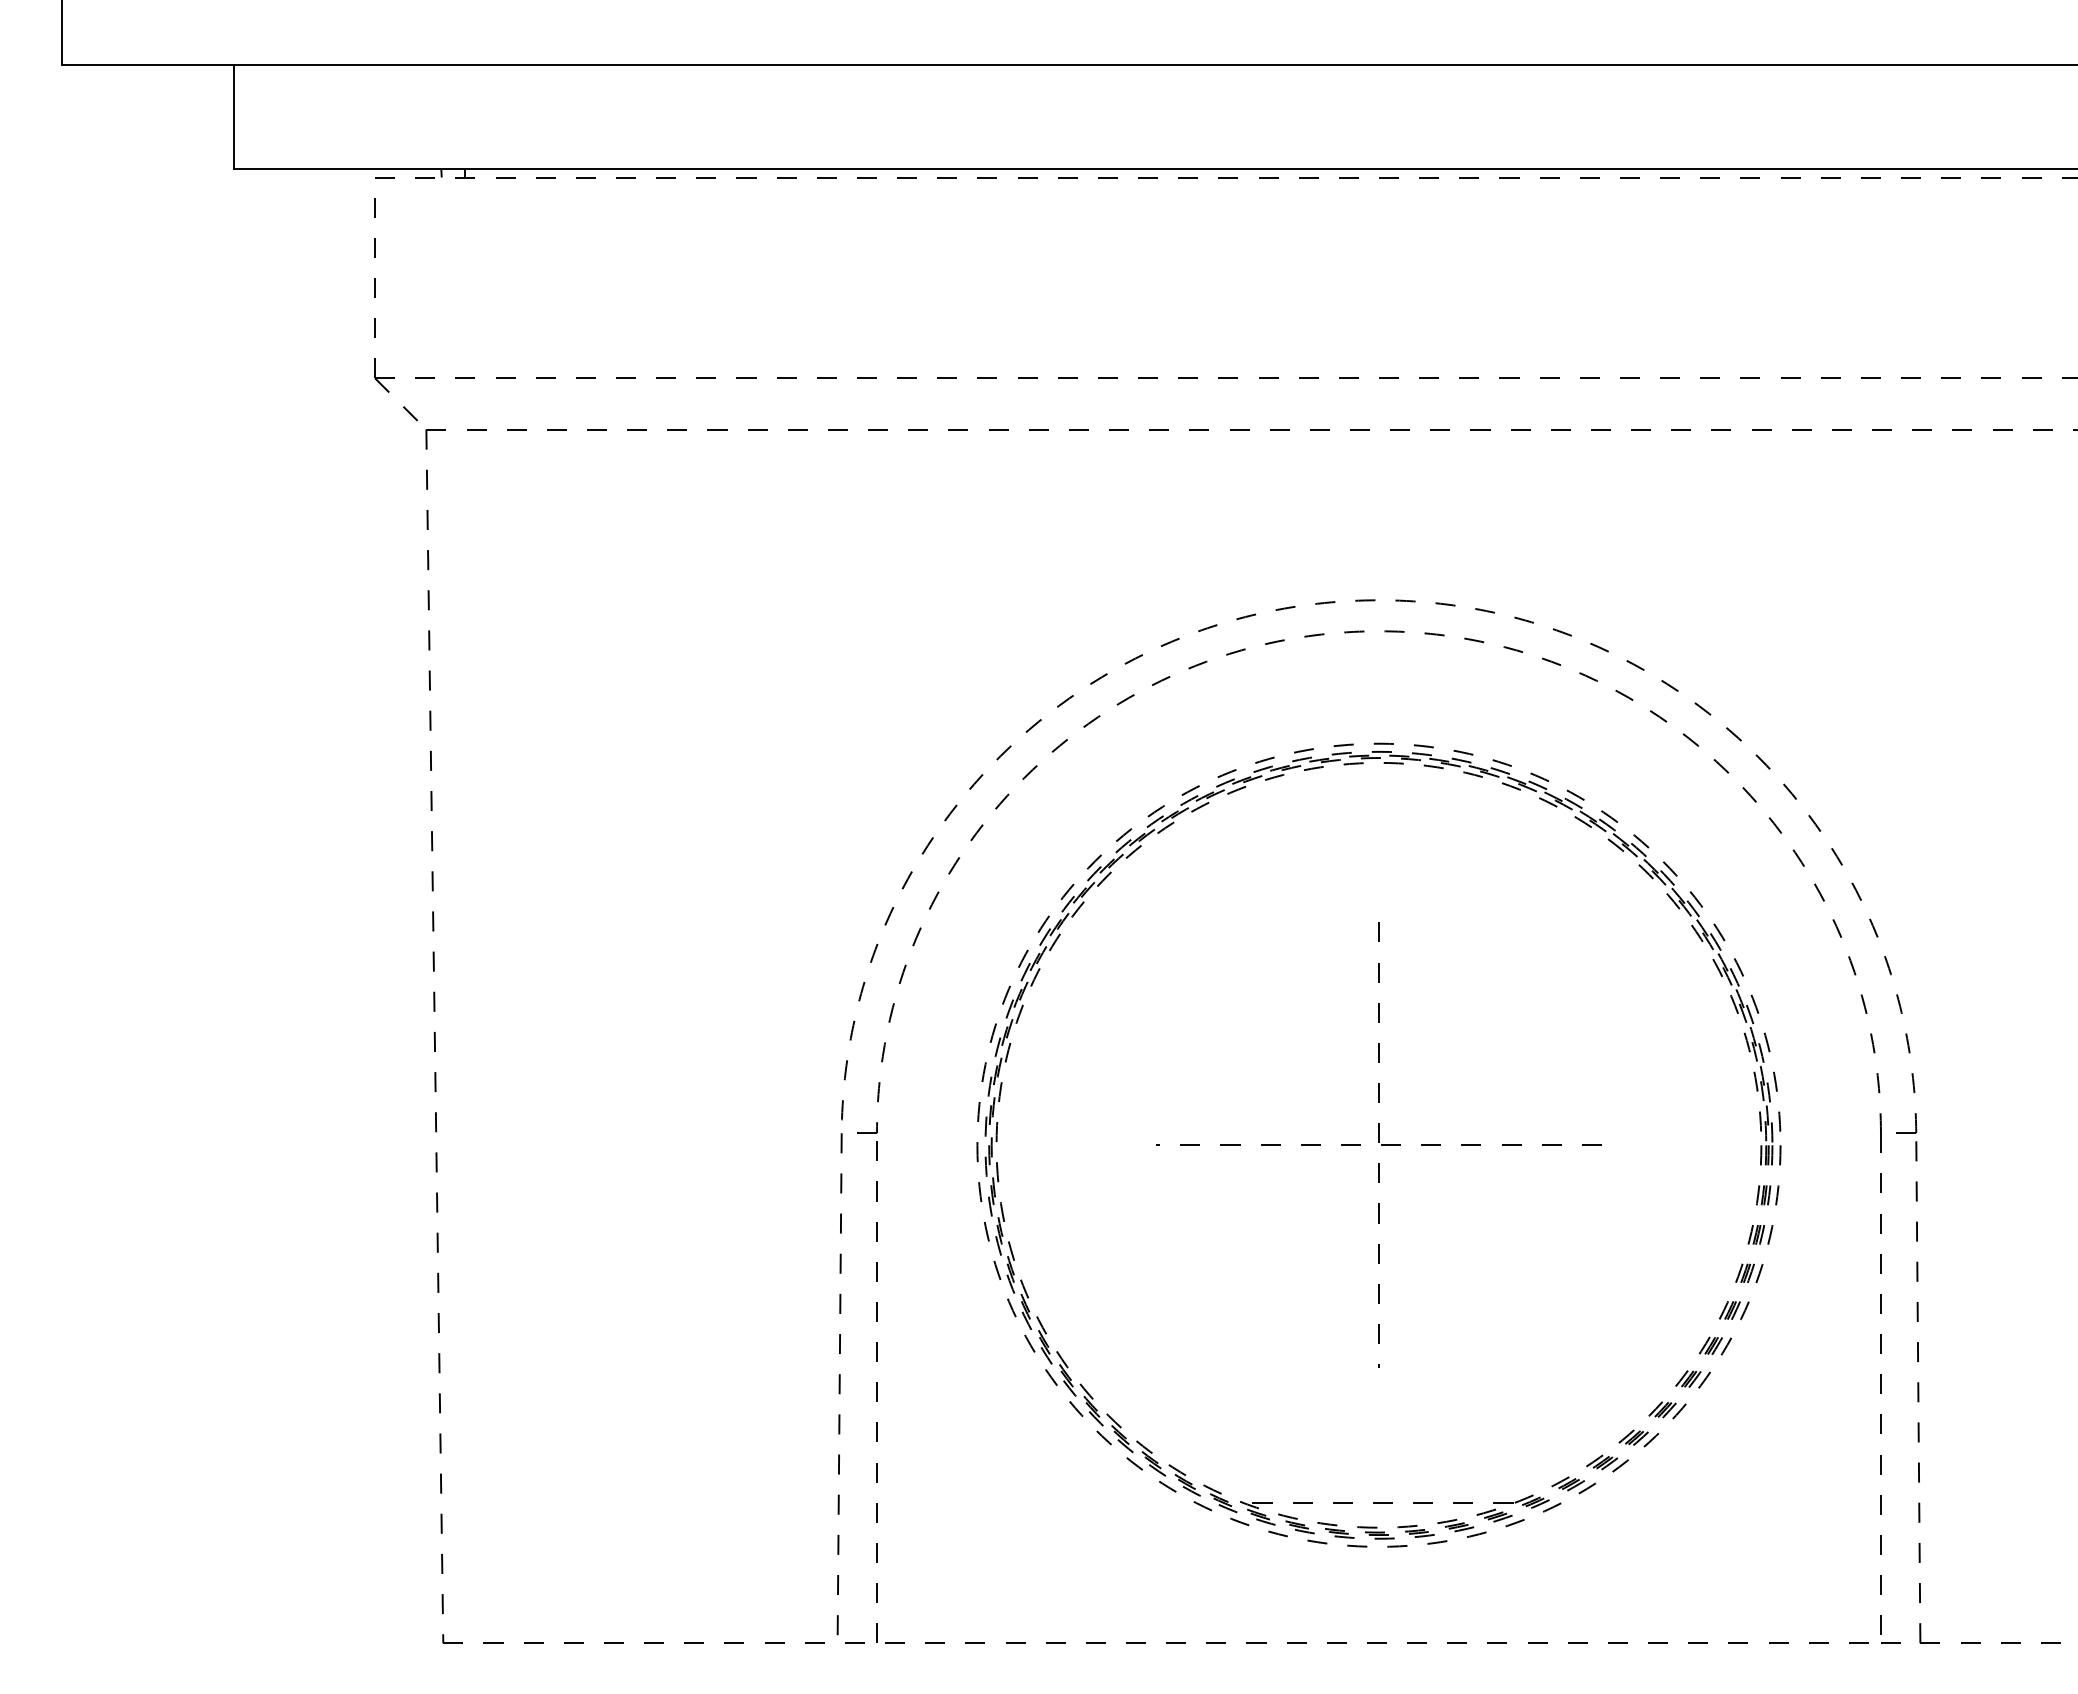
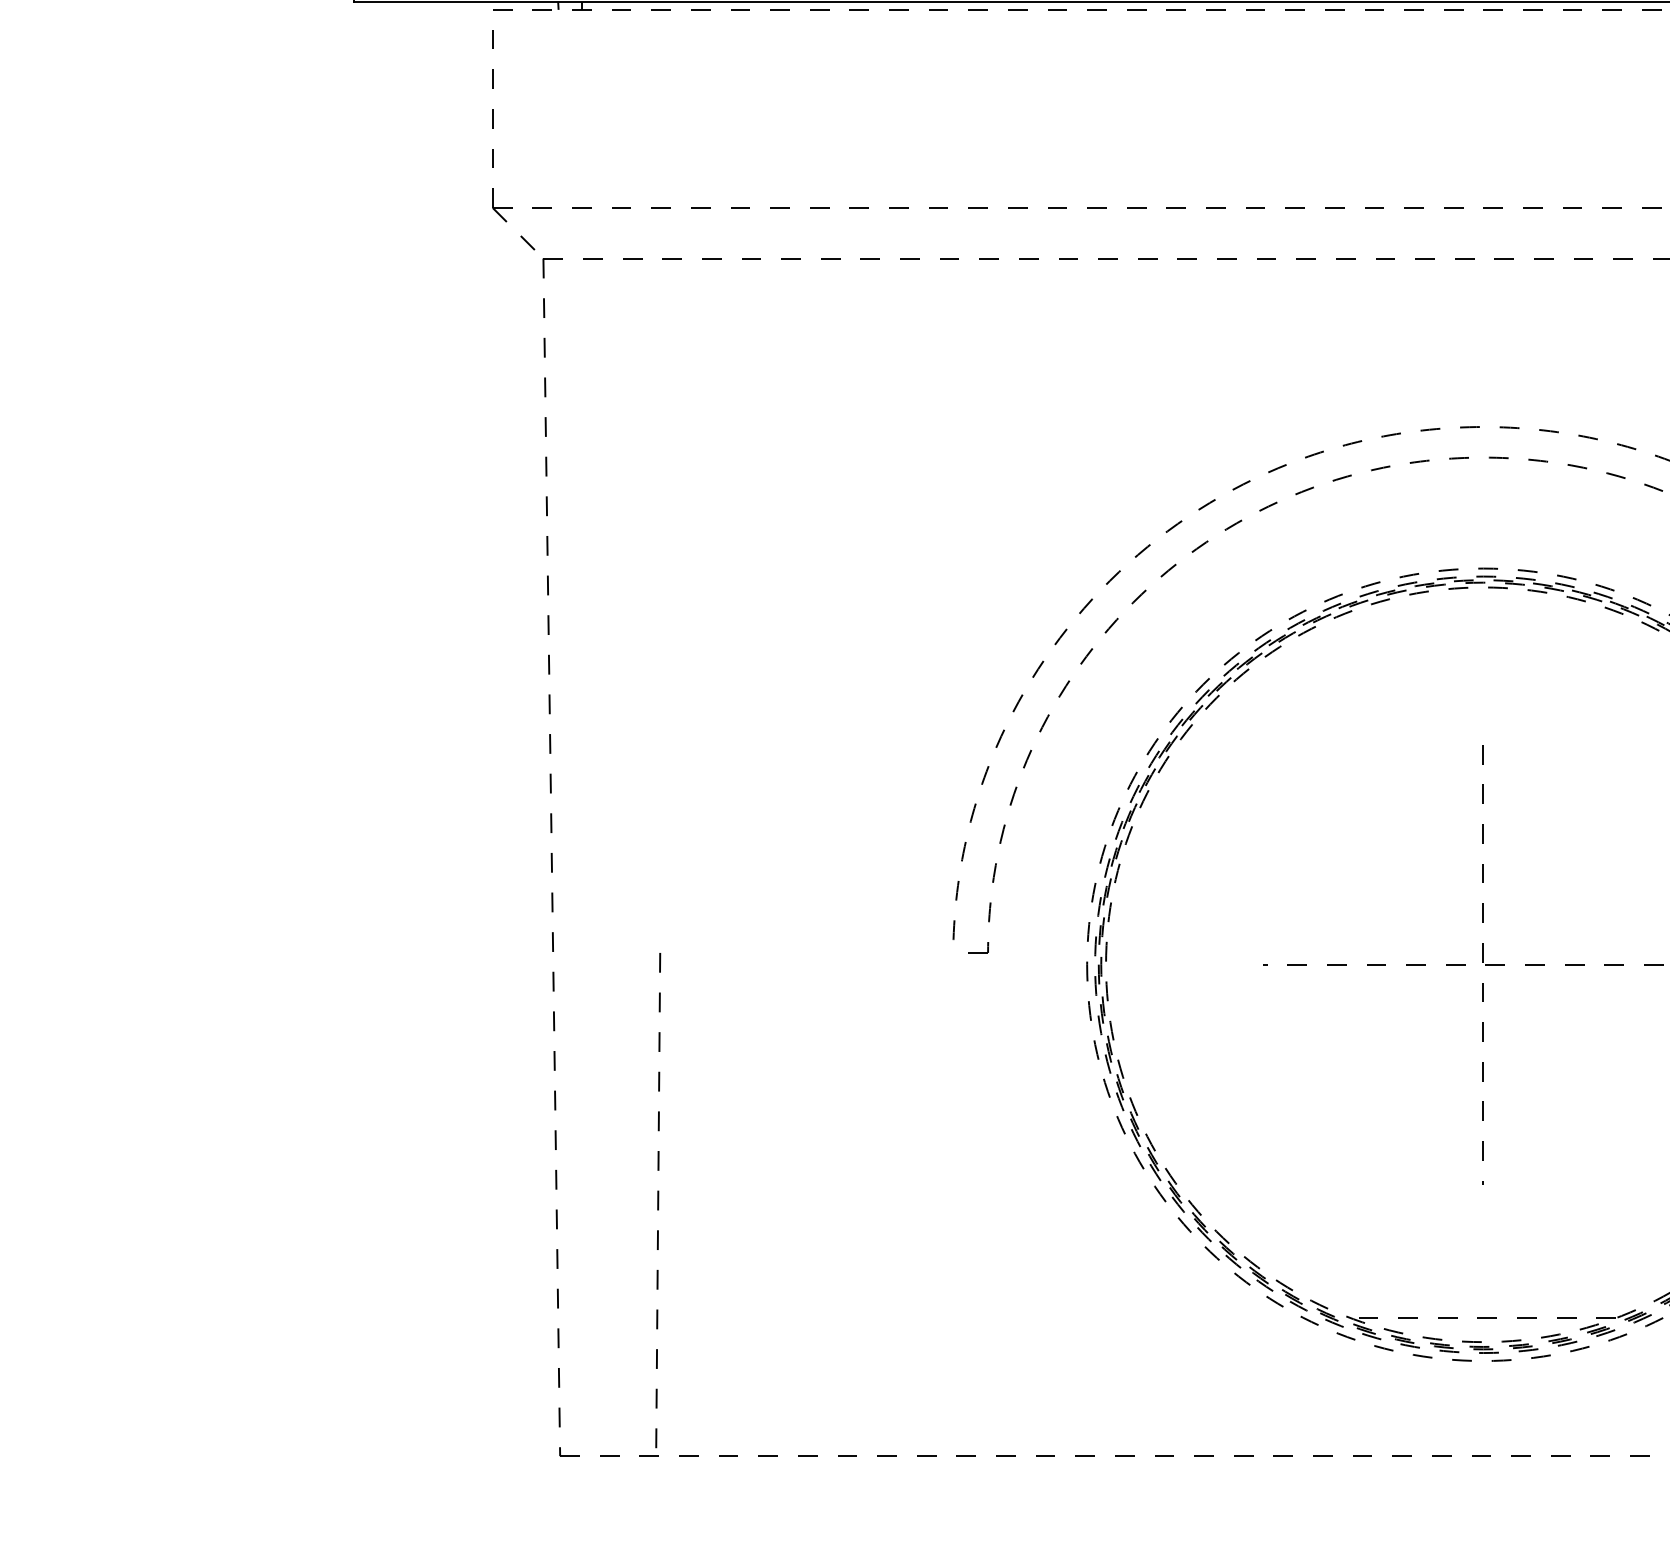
line: (839, 1384) -> (658, 1200), moved
line: (876, 1391) -> (987, 1207), removed

